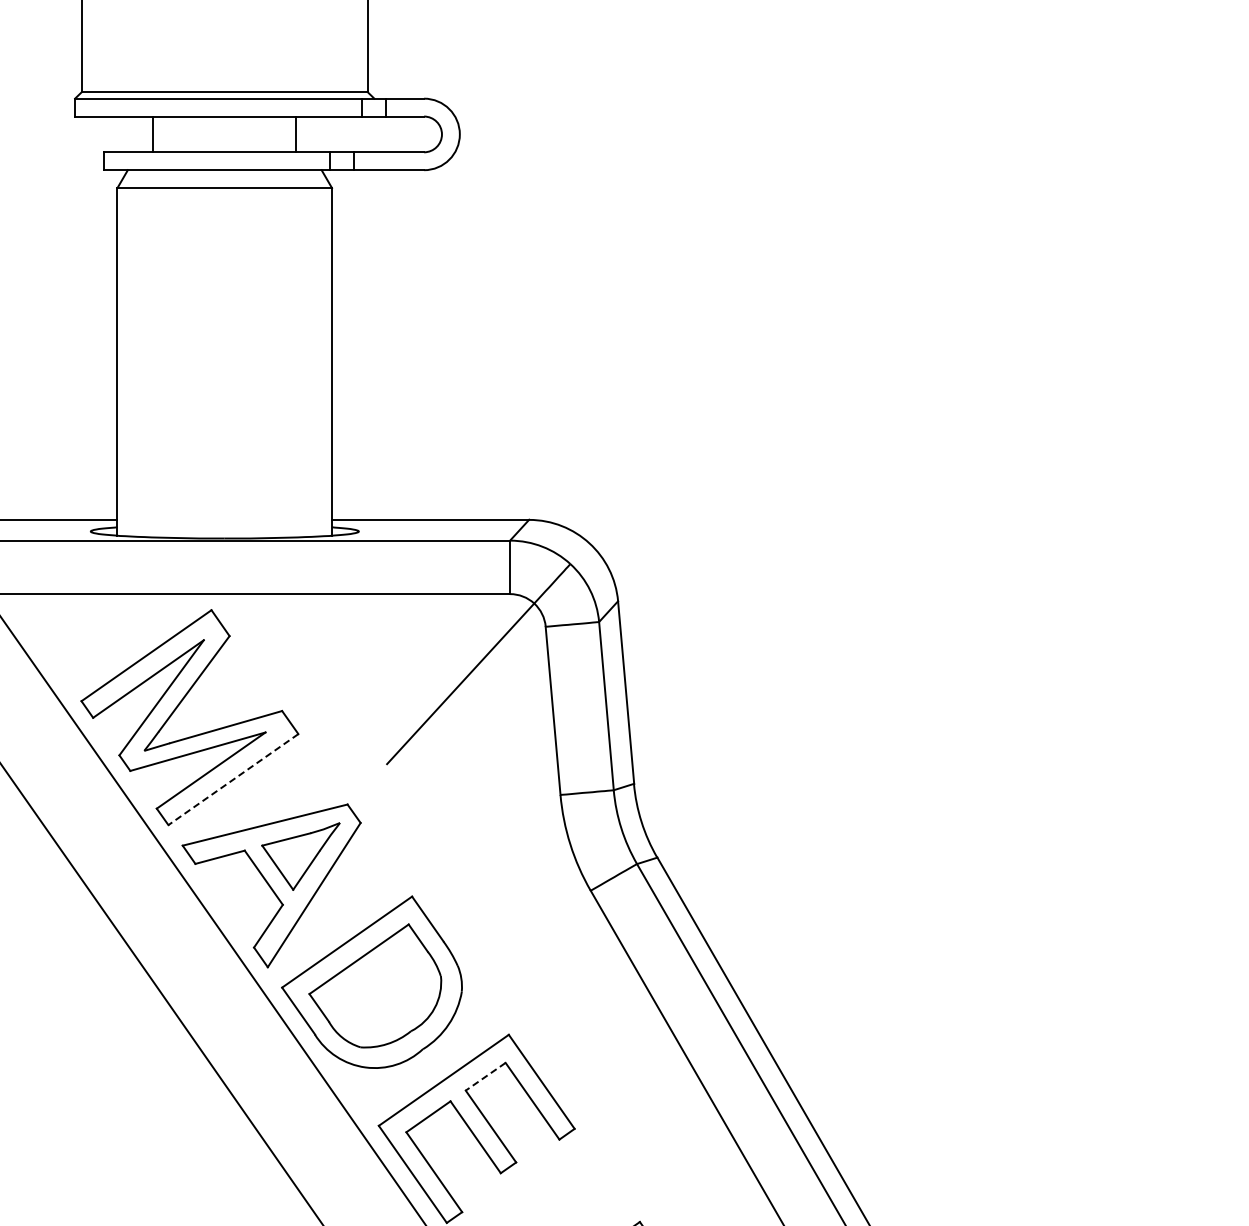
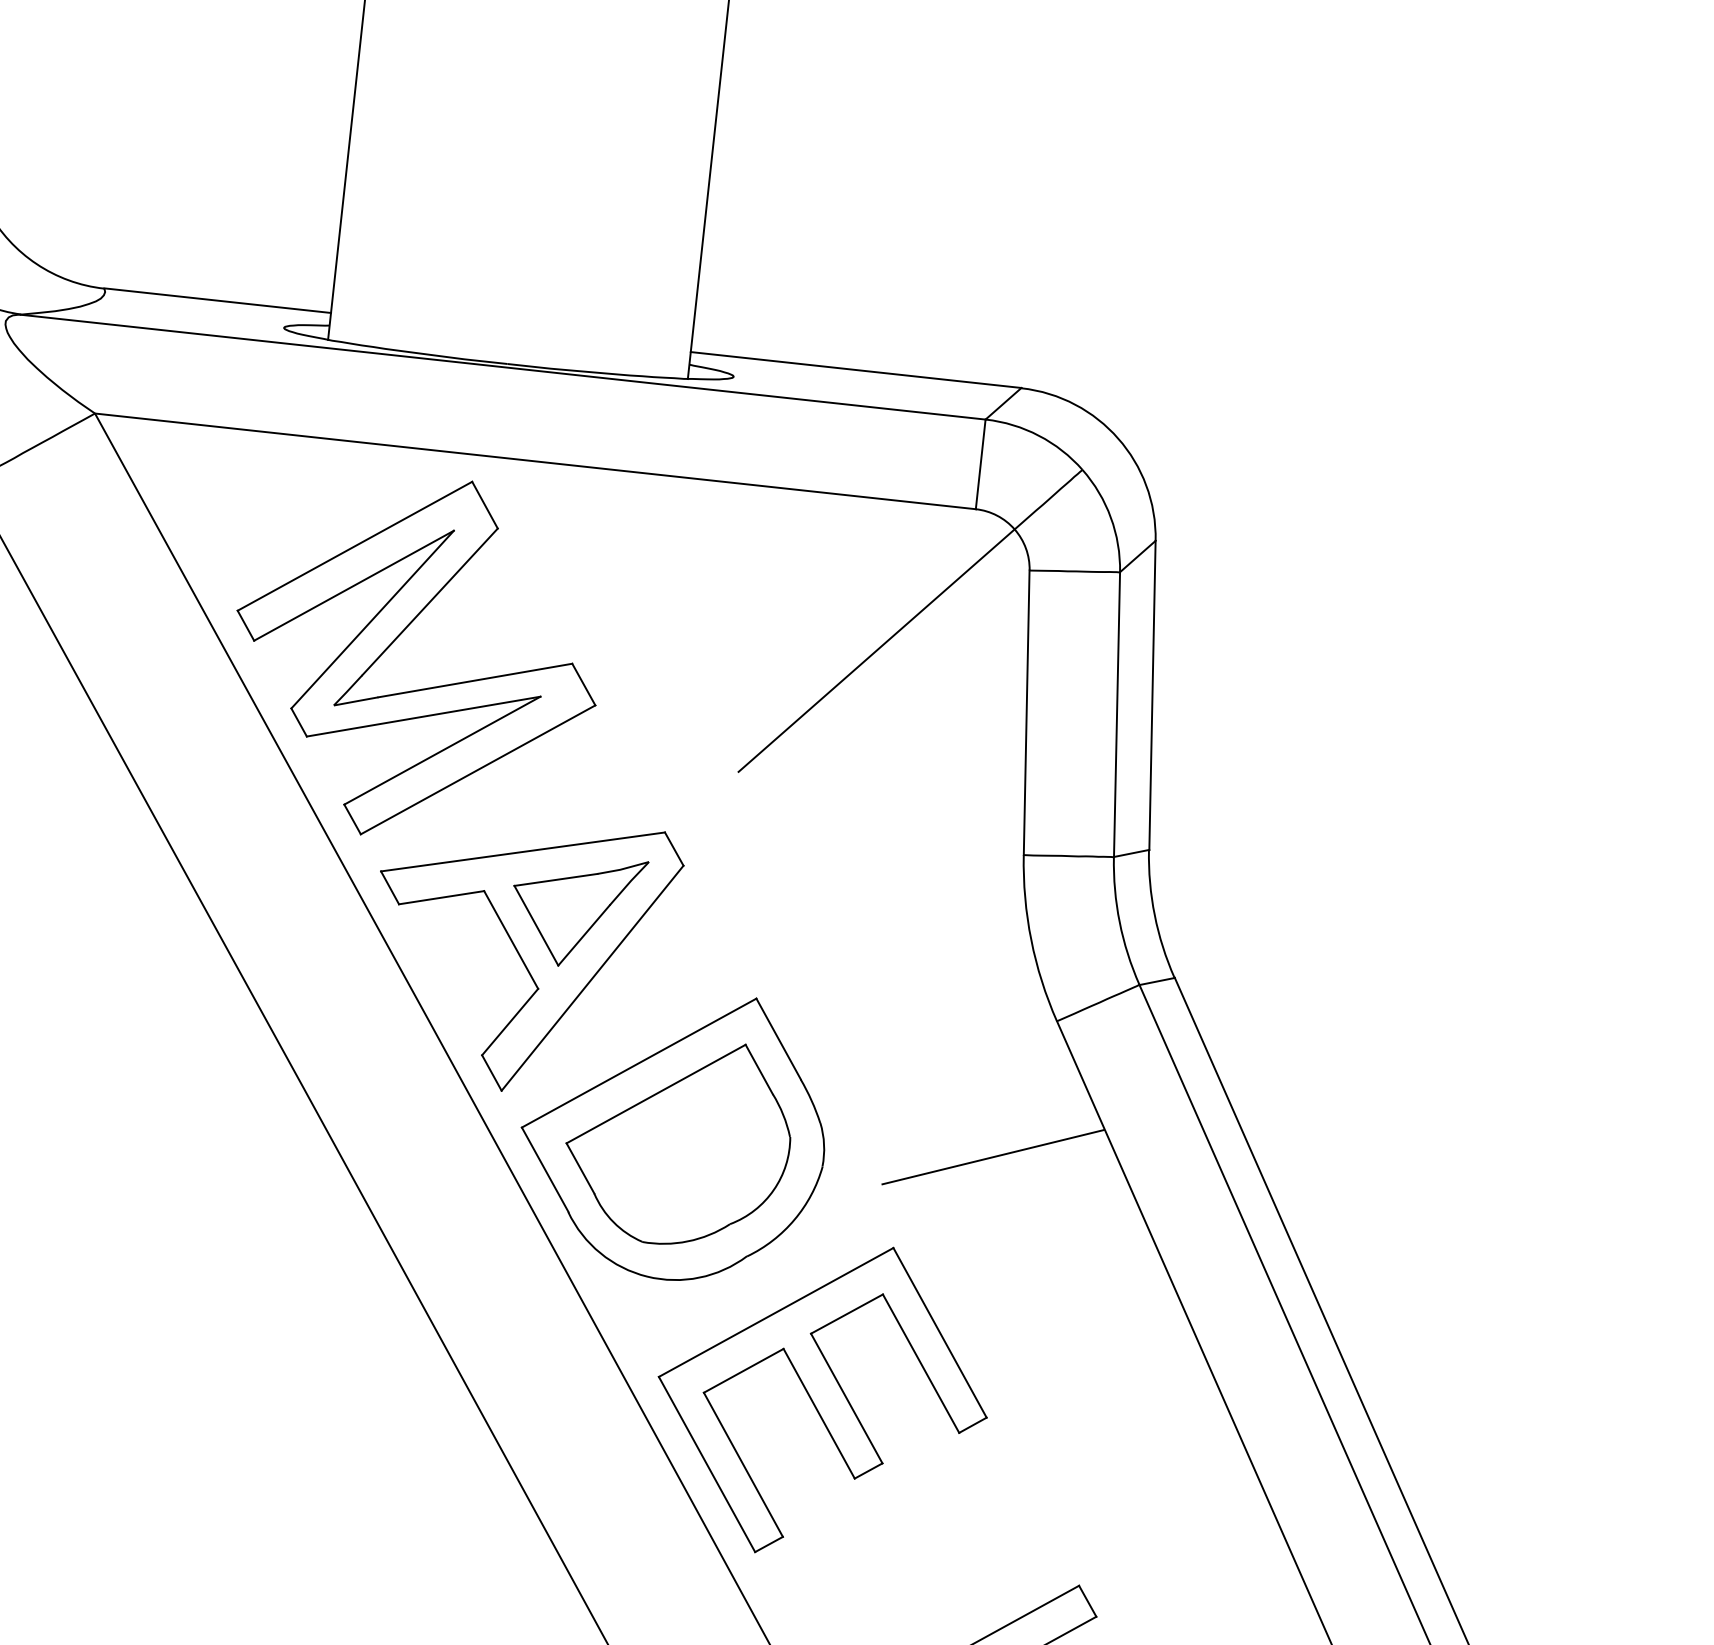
line: (233, 779) -> (478, 769), dashed -> solid
line: (561, 974) -> (992, 1156), added
line: (485, 1077) -> (846, 1315), dashed -> solid

